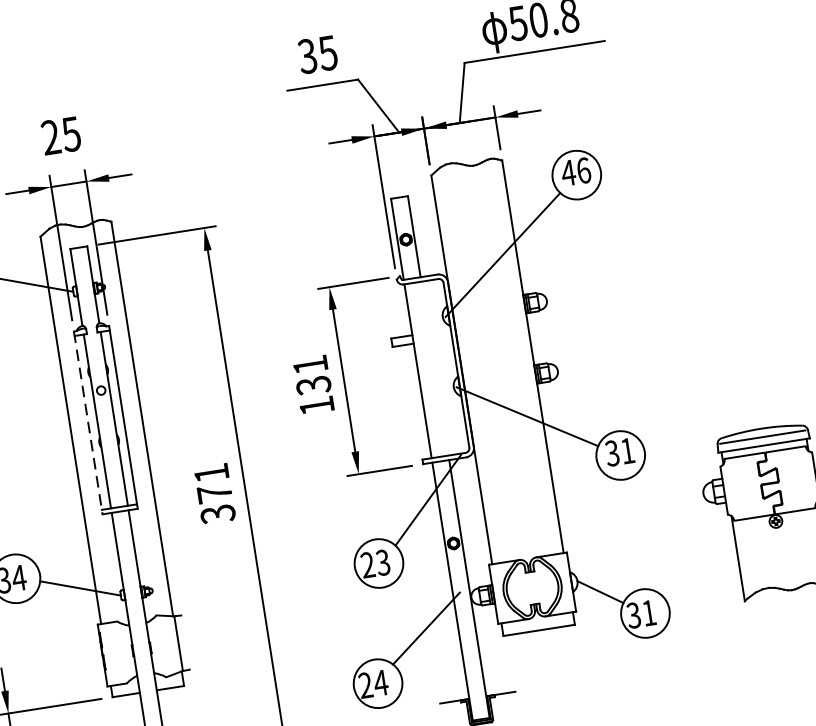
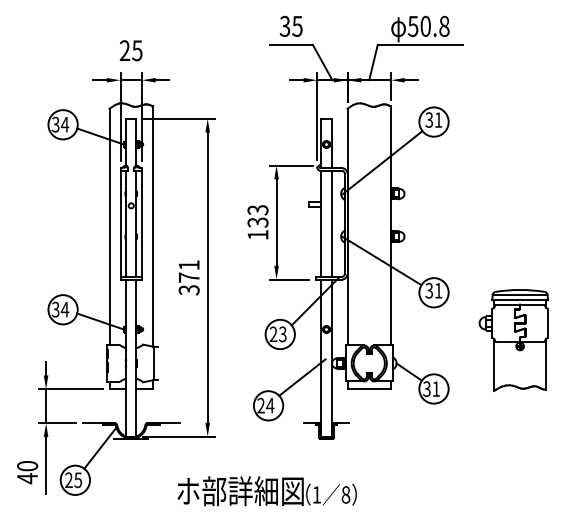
text: (575, 171) -> (433, 119), 46 -> 31
text: (309, 365) -> (257, 210), 131 -> 133
line: (434, 368) -> (331, 223), added
line: (88, 422) -> (120, 223), dashed -> solid

